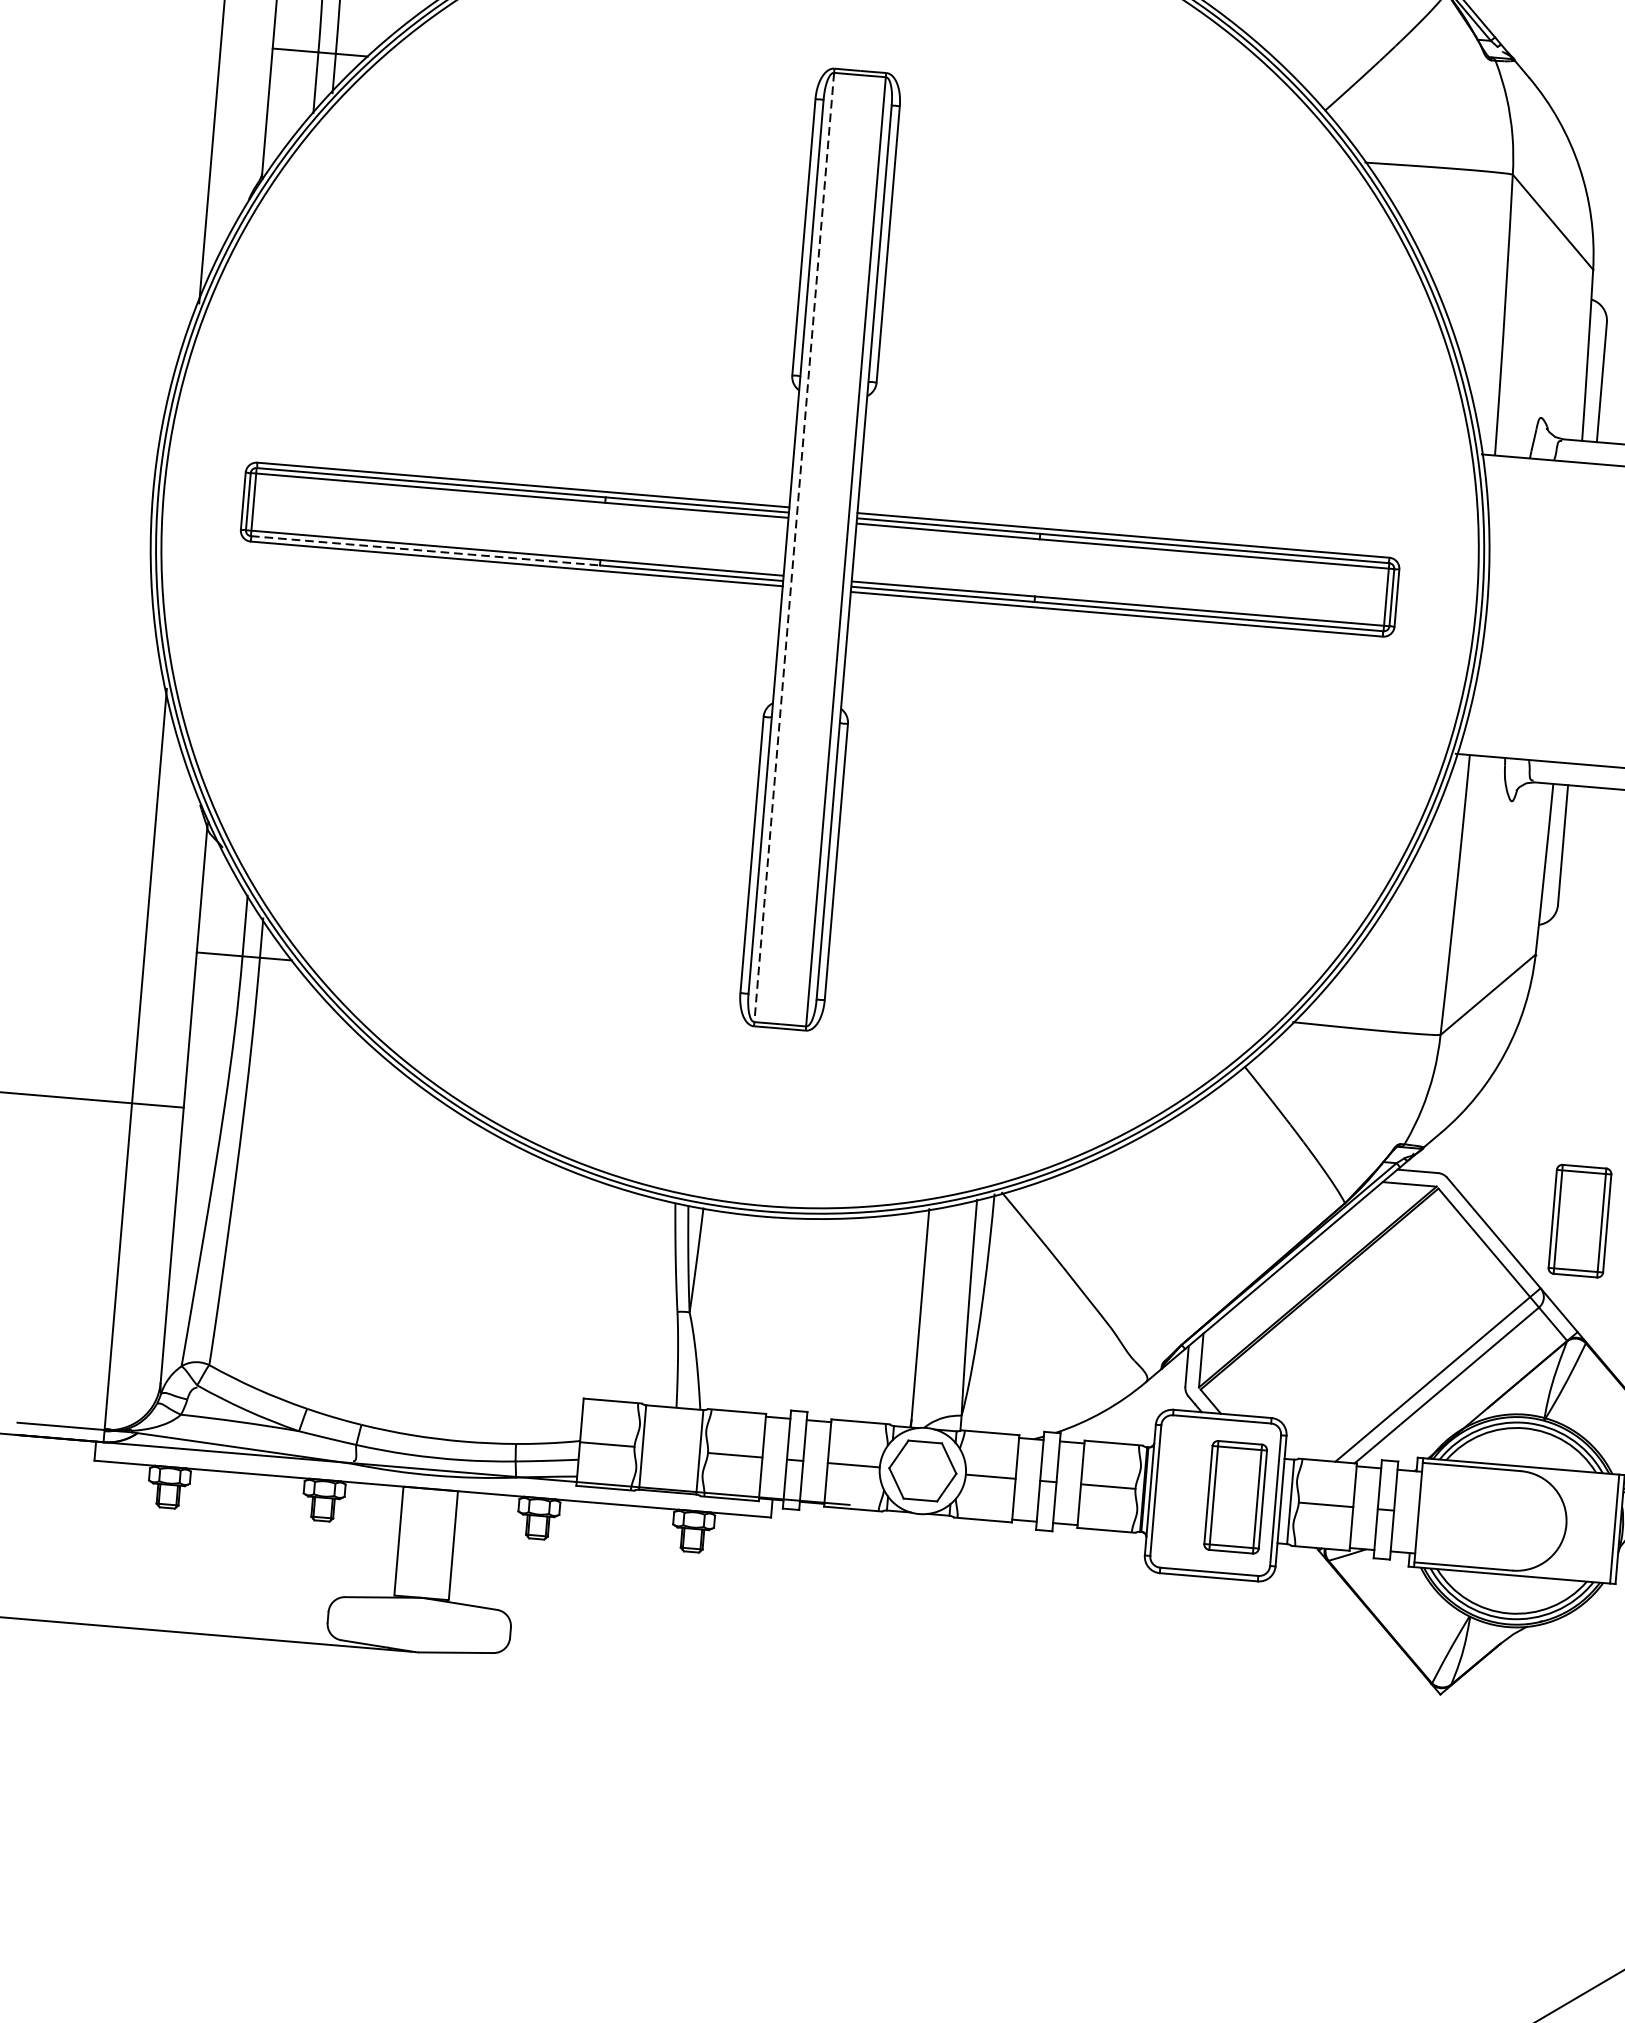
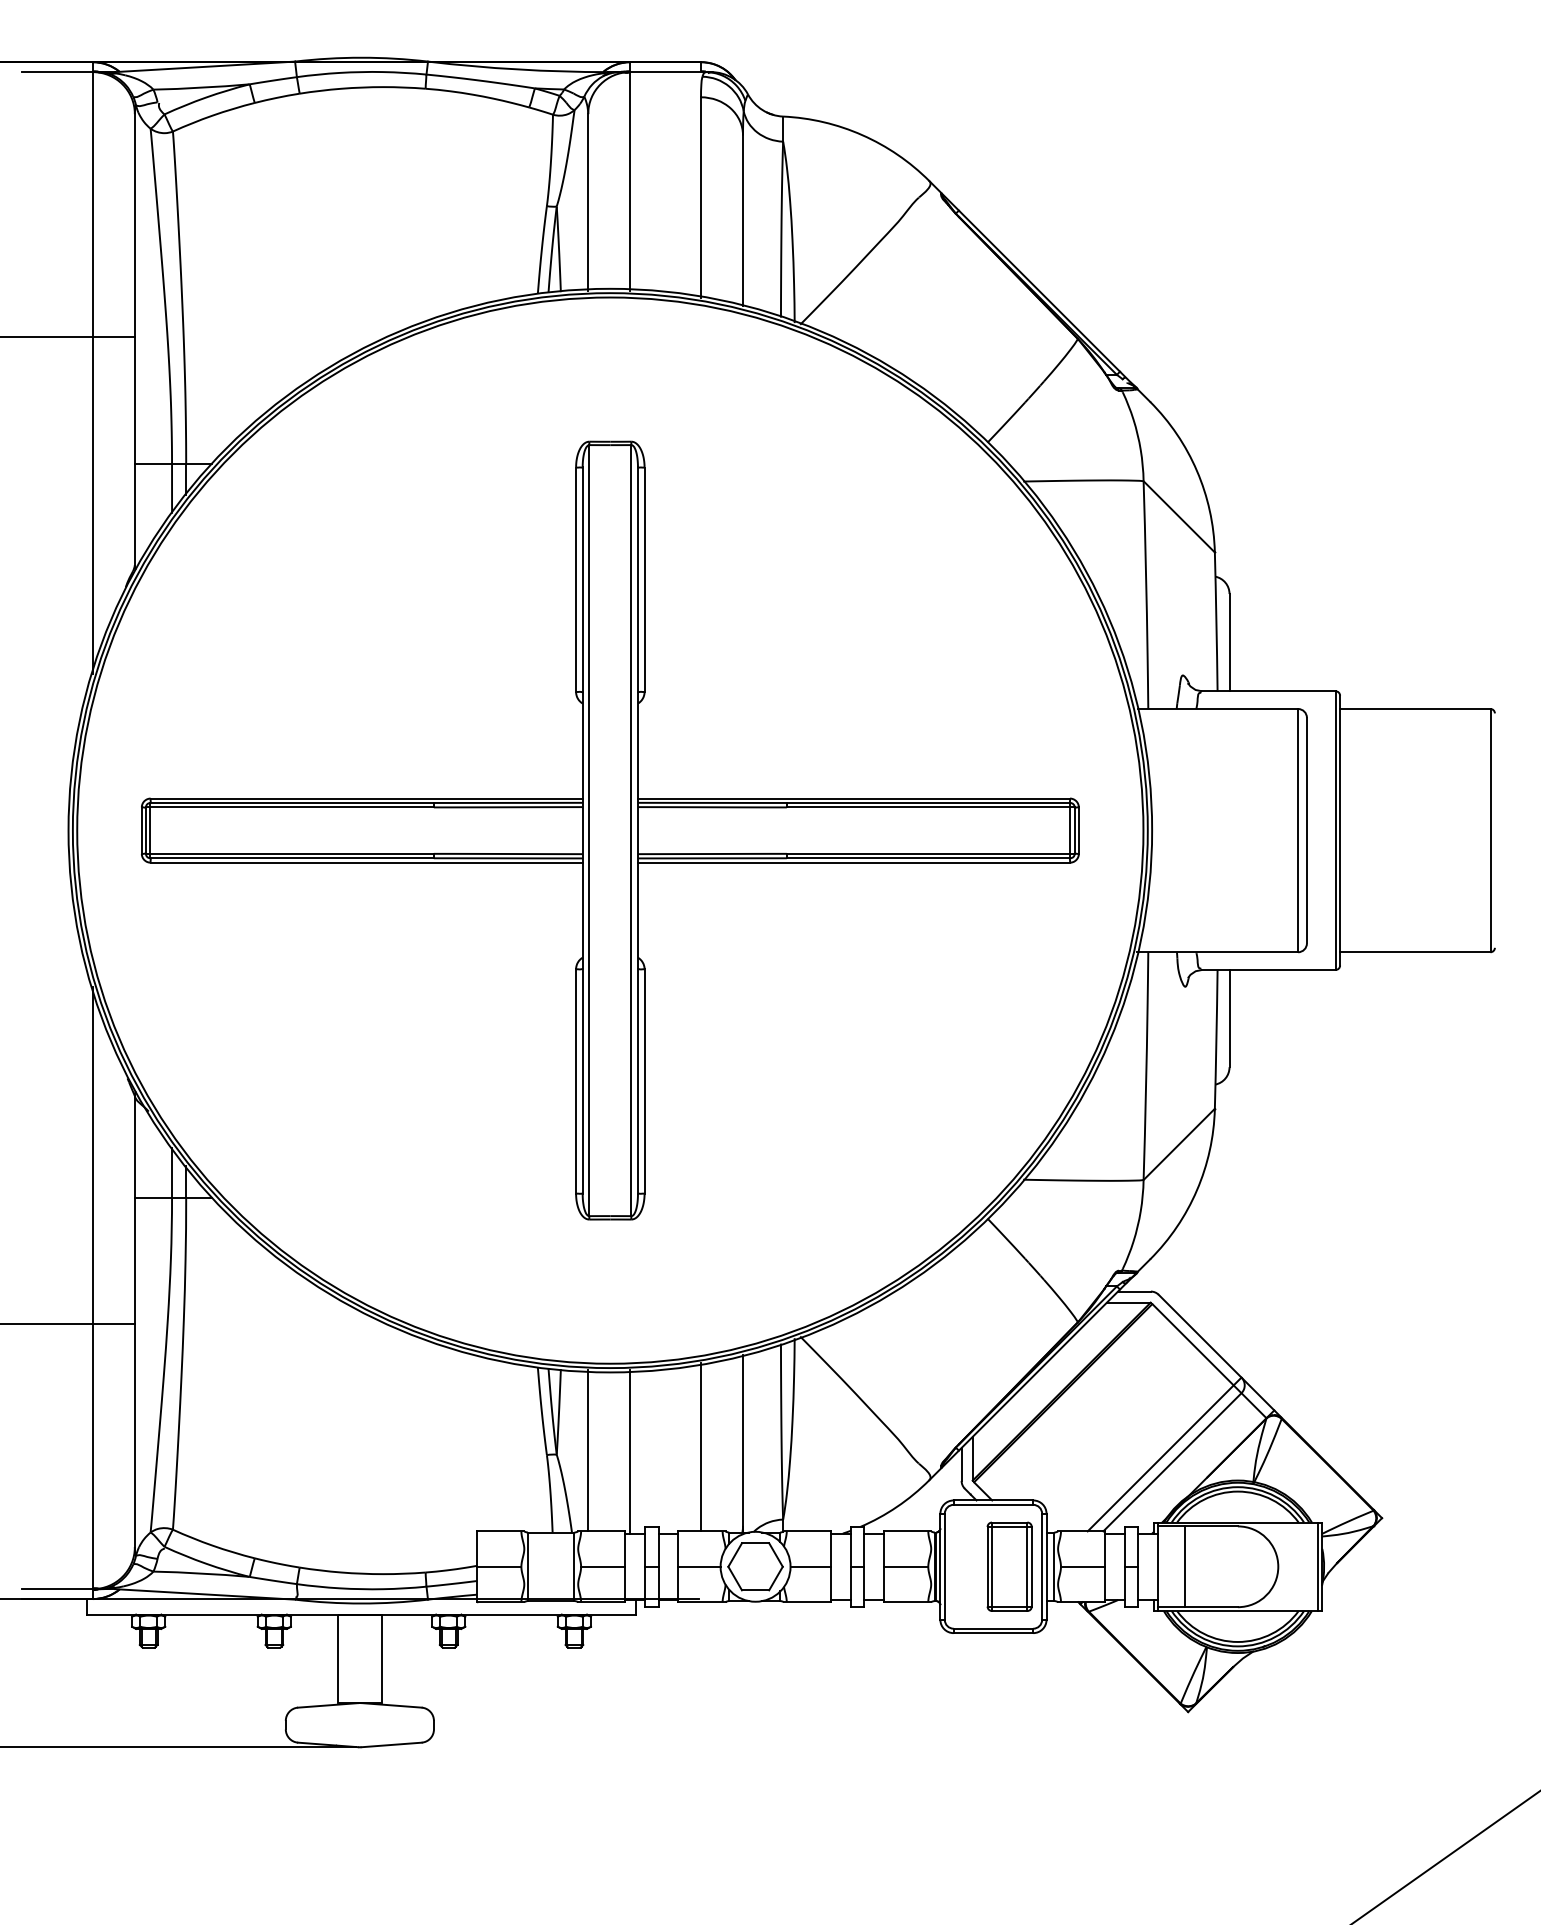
line: (794, 547) -> (589, 830), dashed -> solid
line: (425, 551) -> (292, 858), dashed -> solid
part: (1579, 1220) -> (1268, 1320), removed
line: (729, 1310) -> (588, 1450), added
line: (780, 1316) -> (630, 1451), added
line: (868, 1318) -> (701, 1447), added
line: (1450, 1515) -> (1184, 1566), added

